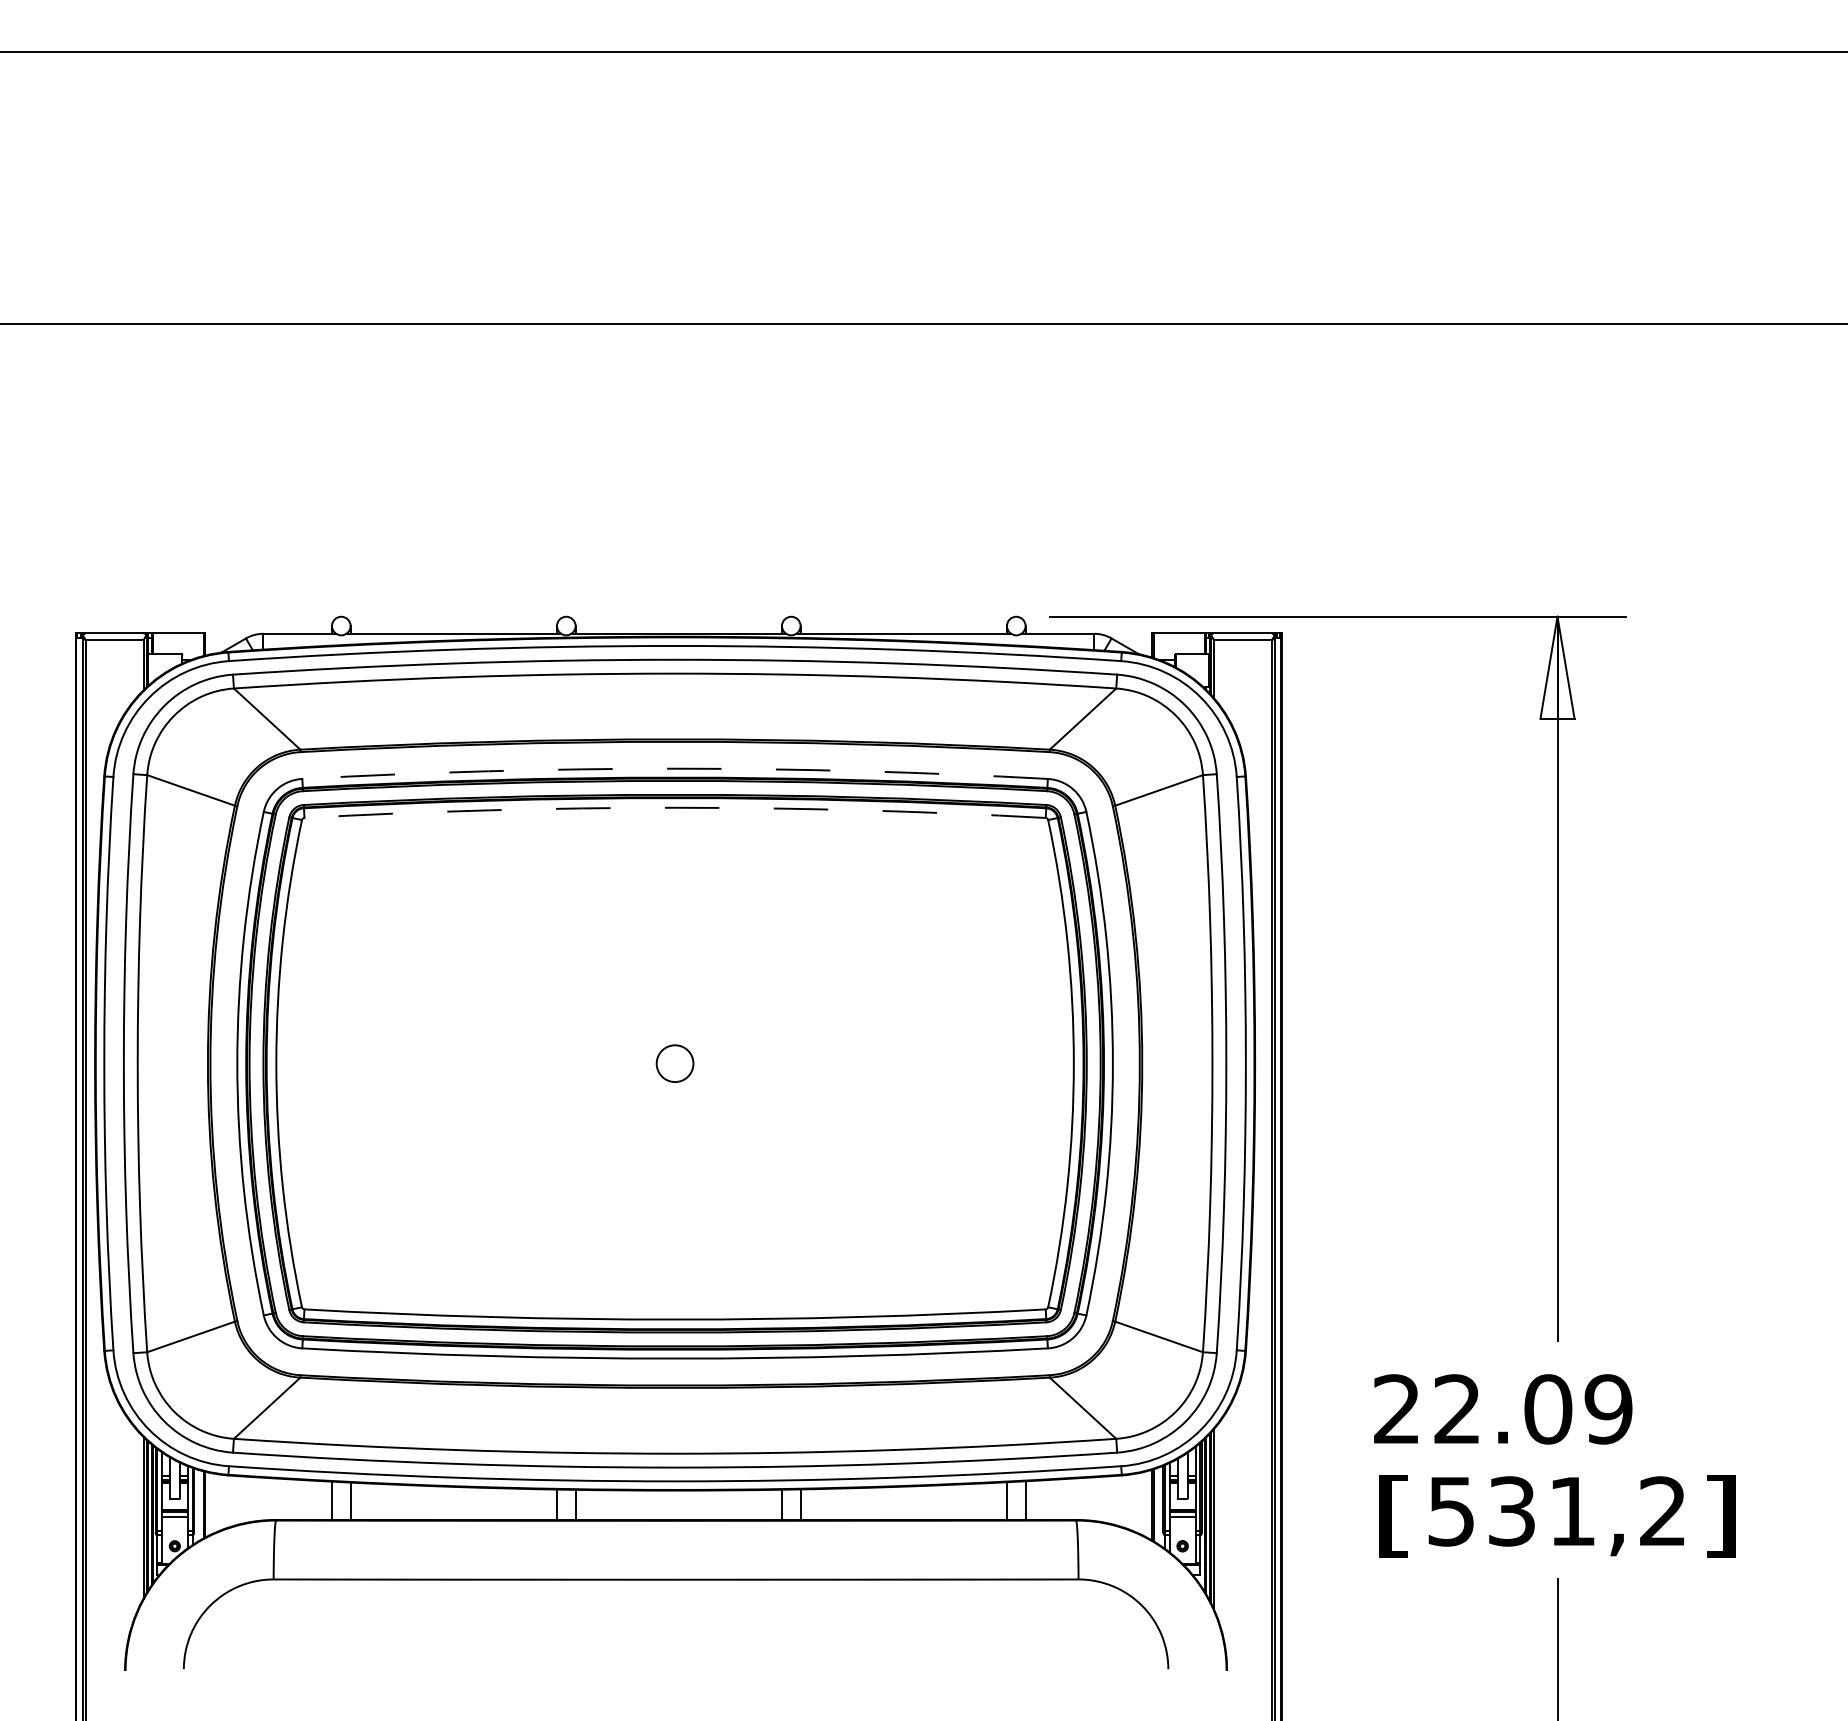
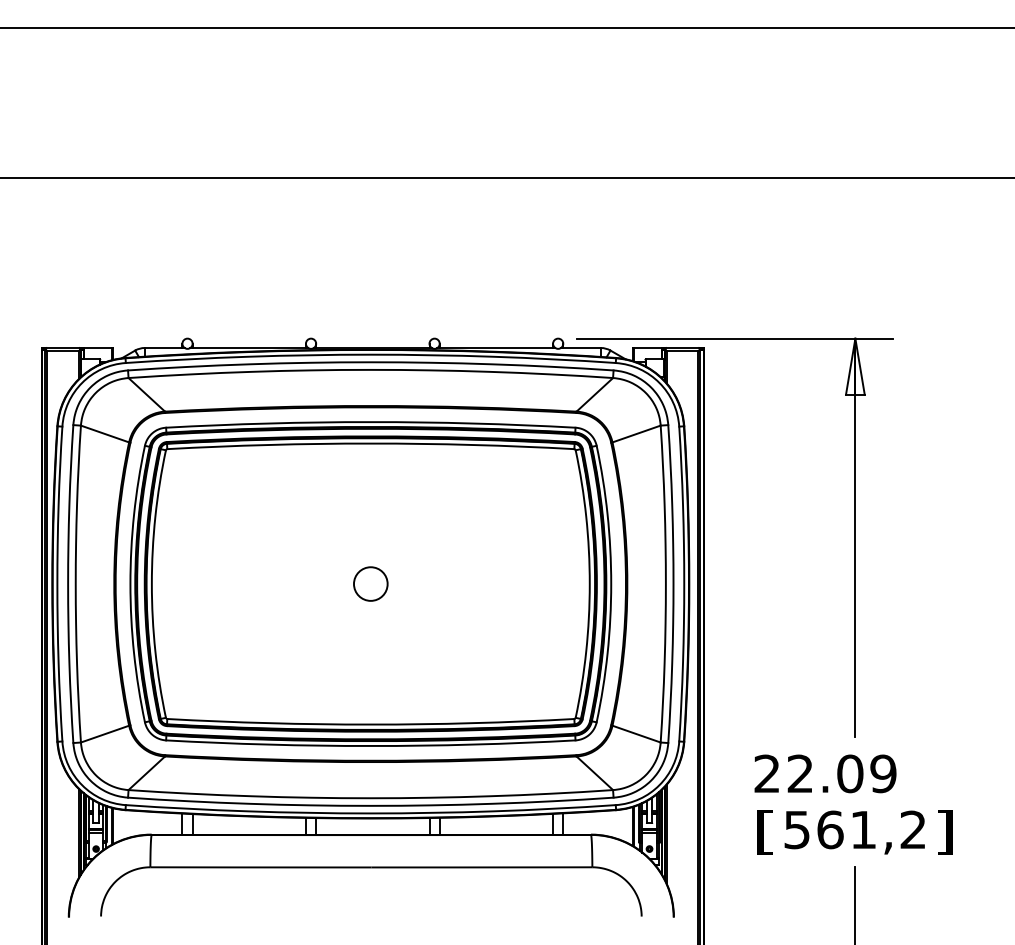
arc: (674, 769) -> (370, 422), dashed -> solid
arc: (674, 807) -> (370, 443), dashed -> solid
circle: (674, 1062) -> (370, 583), size x1.67
text: (1512, 1510) -> (830, 829), 531,2 -> 561,2

